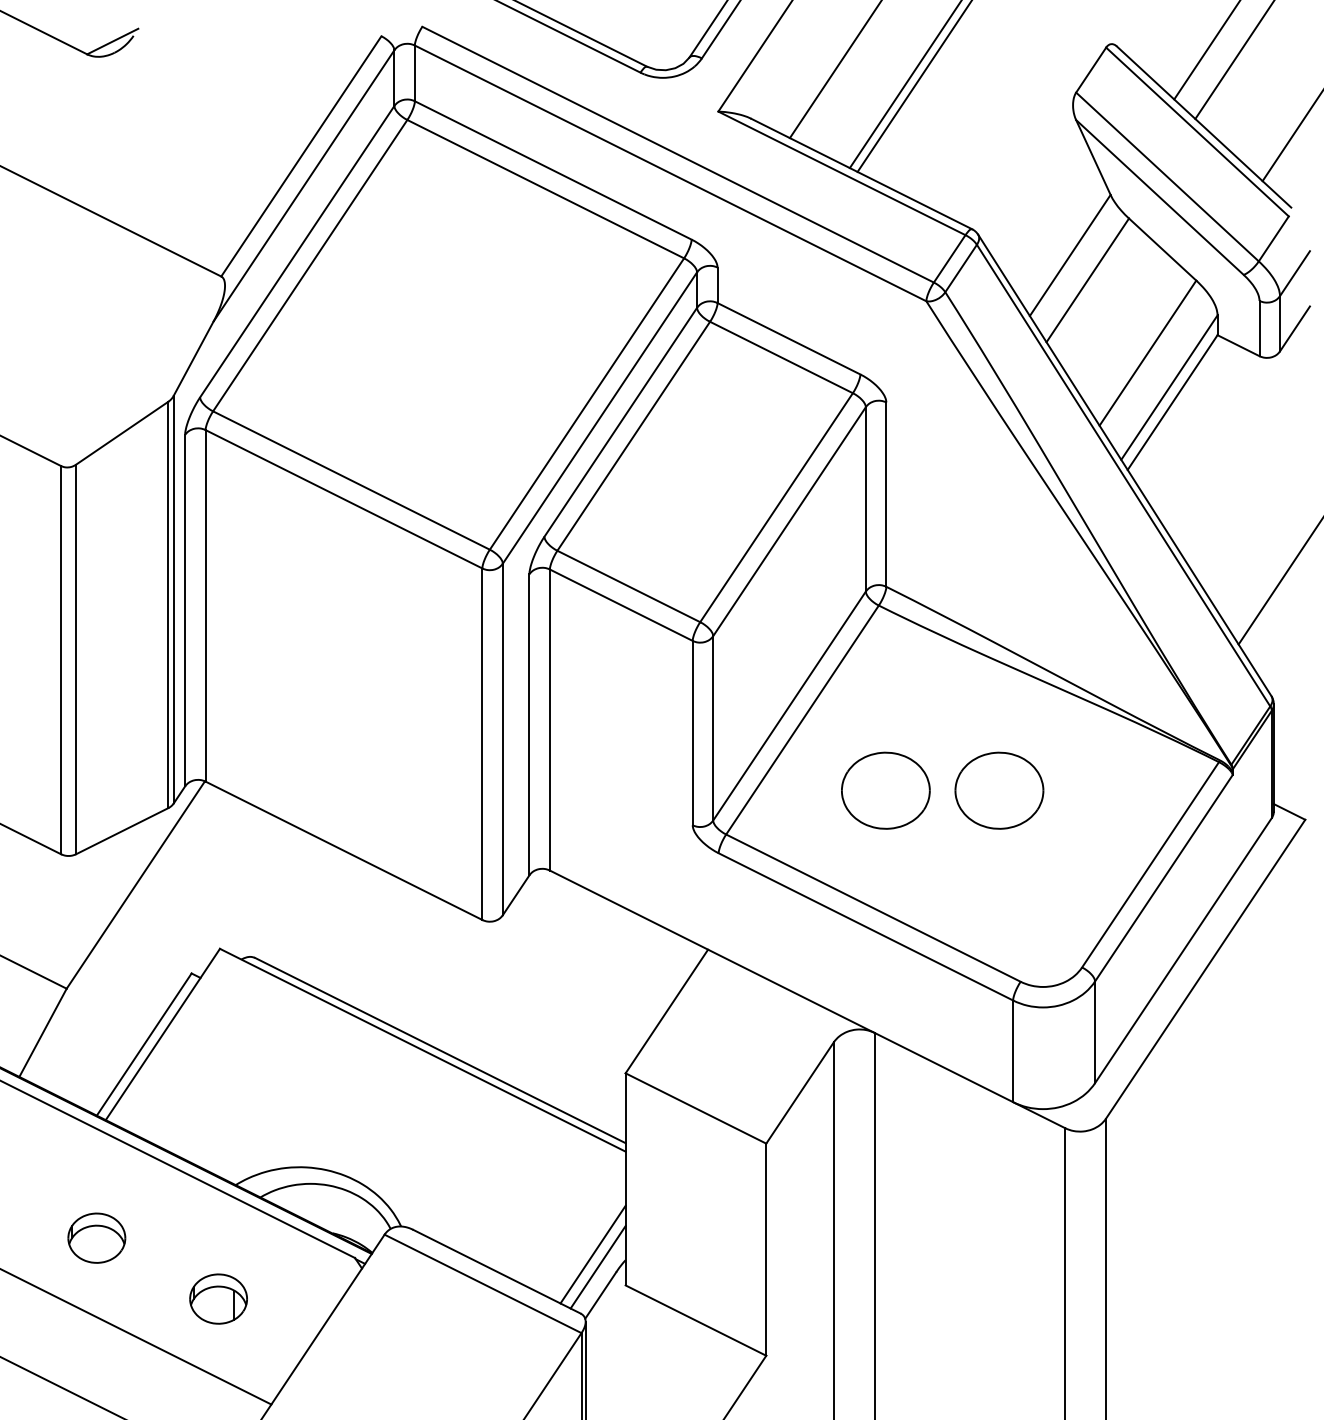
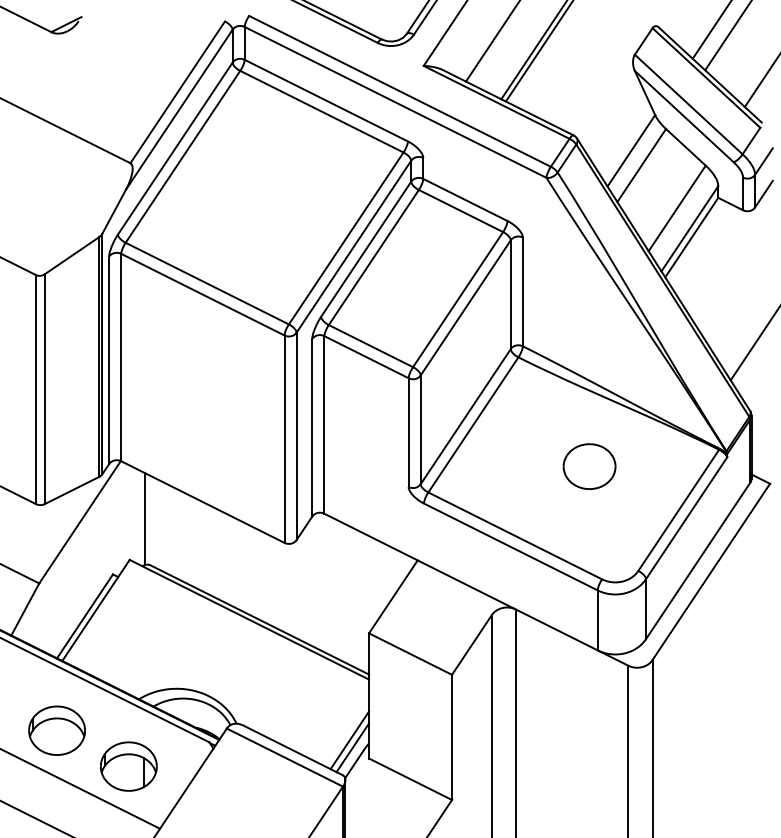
part: (885, 790) -> (522, 466), removed
line: (246, 880) -> (145, 519), added
part: (95, 1237) -> (56, 730), size x1.67
part: (217, 1298) -> (128, 766), size x1.67

